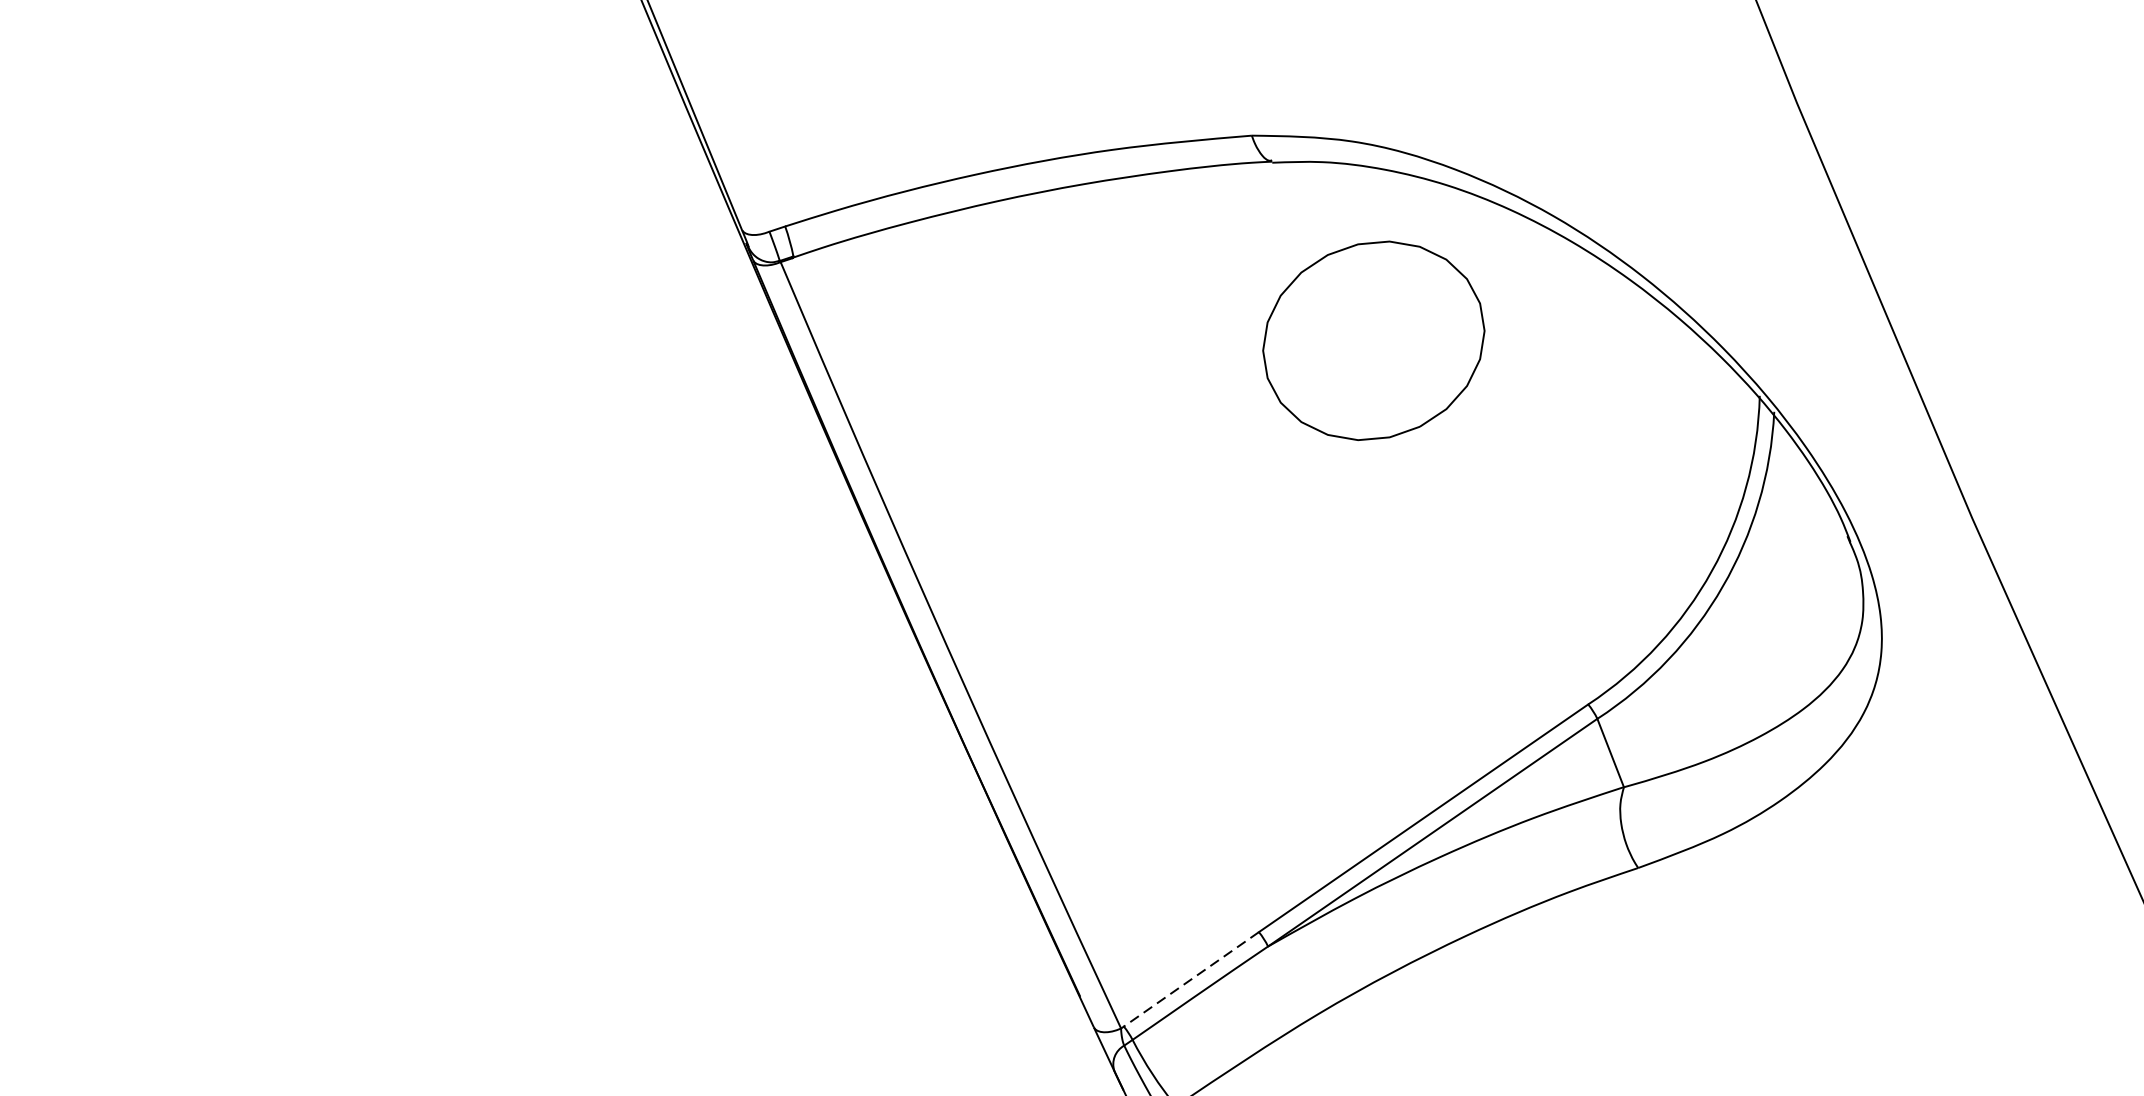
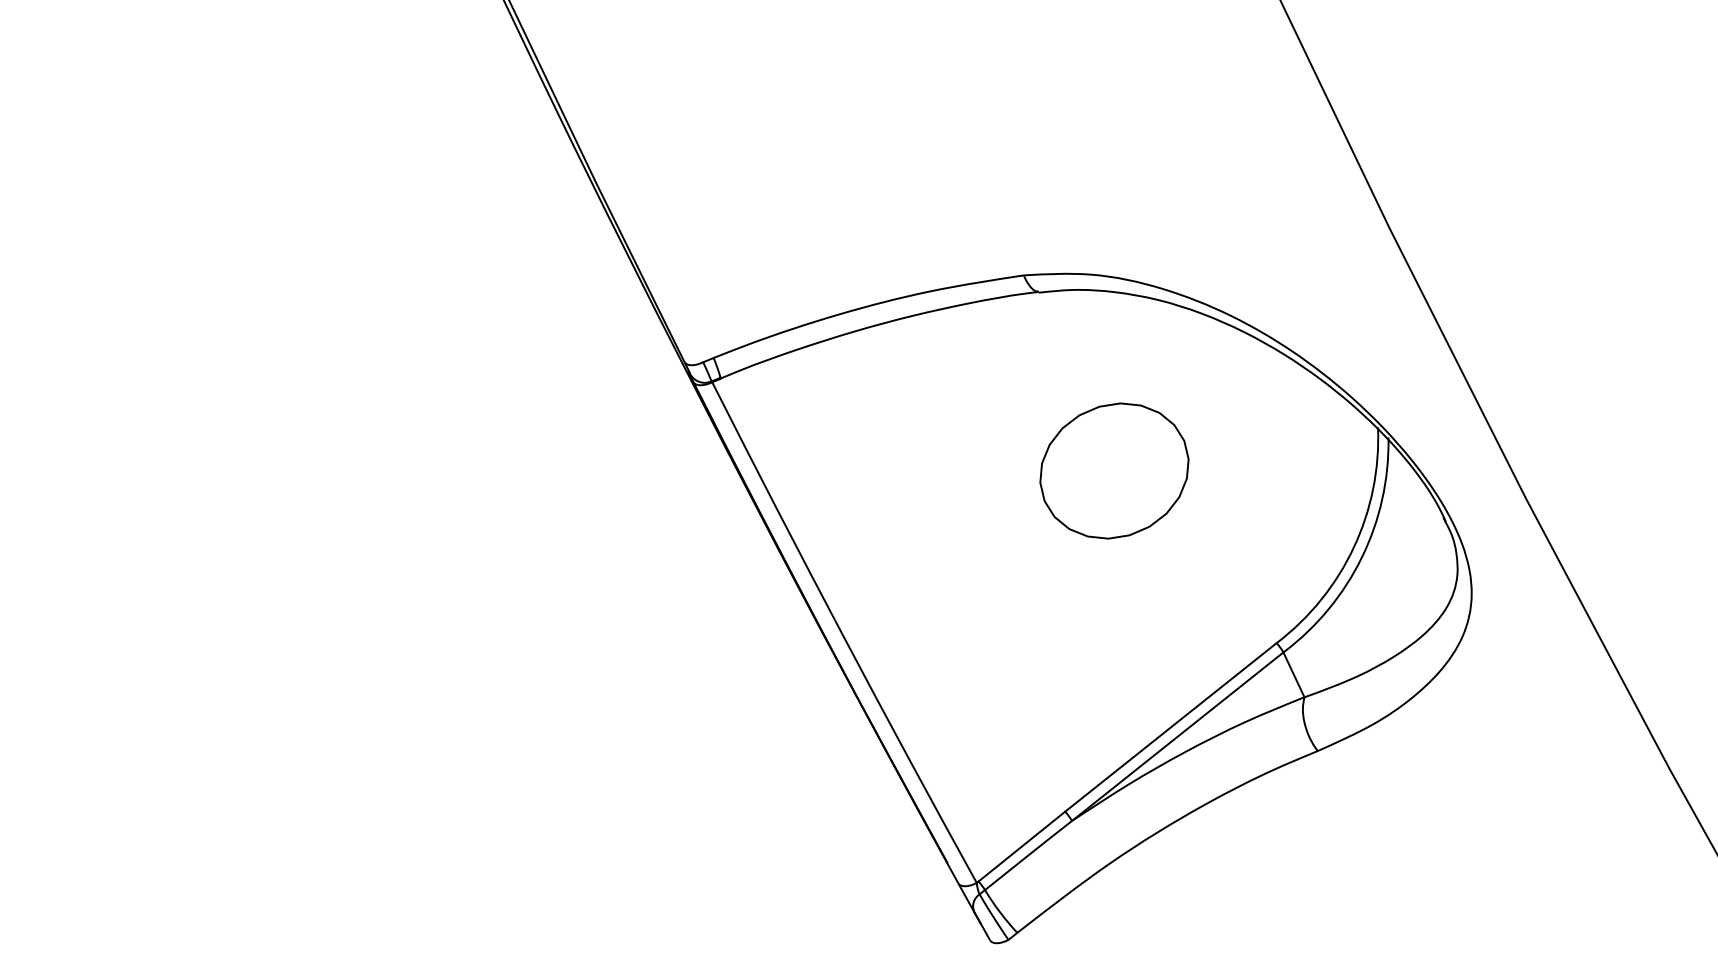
part: (1373, 340) -> (1114, 470), moved
line: (1190, 979) -> (1021, 846), dashed -> solid

